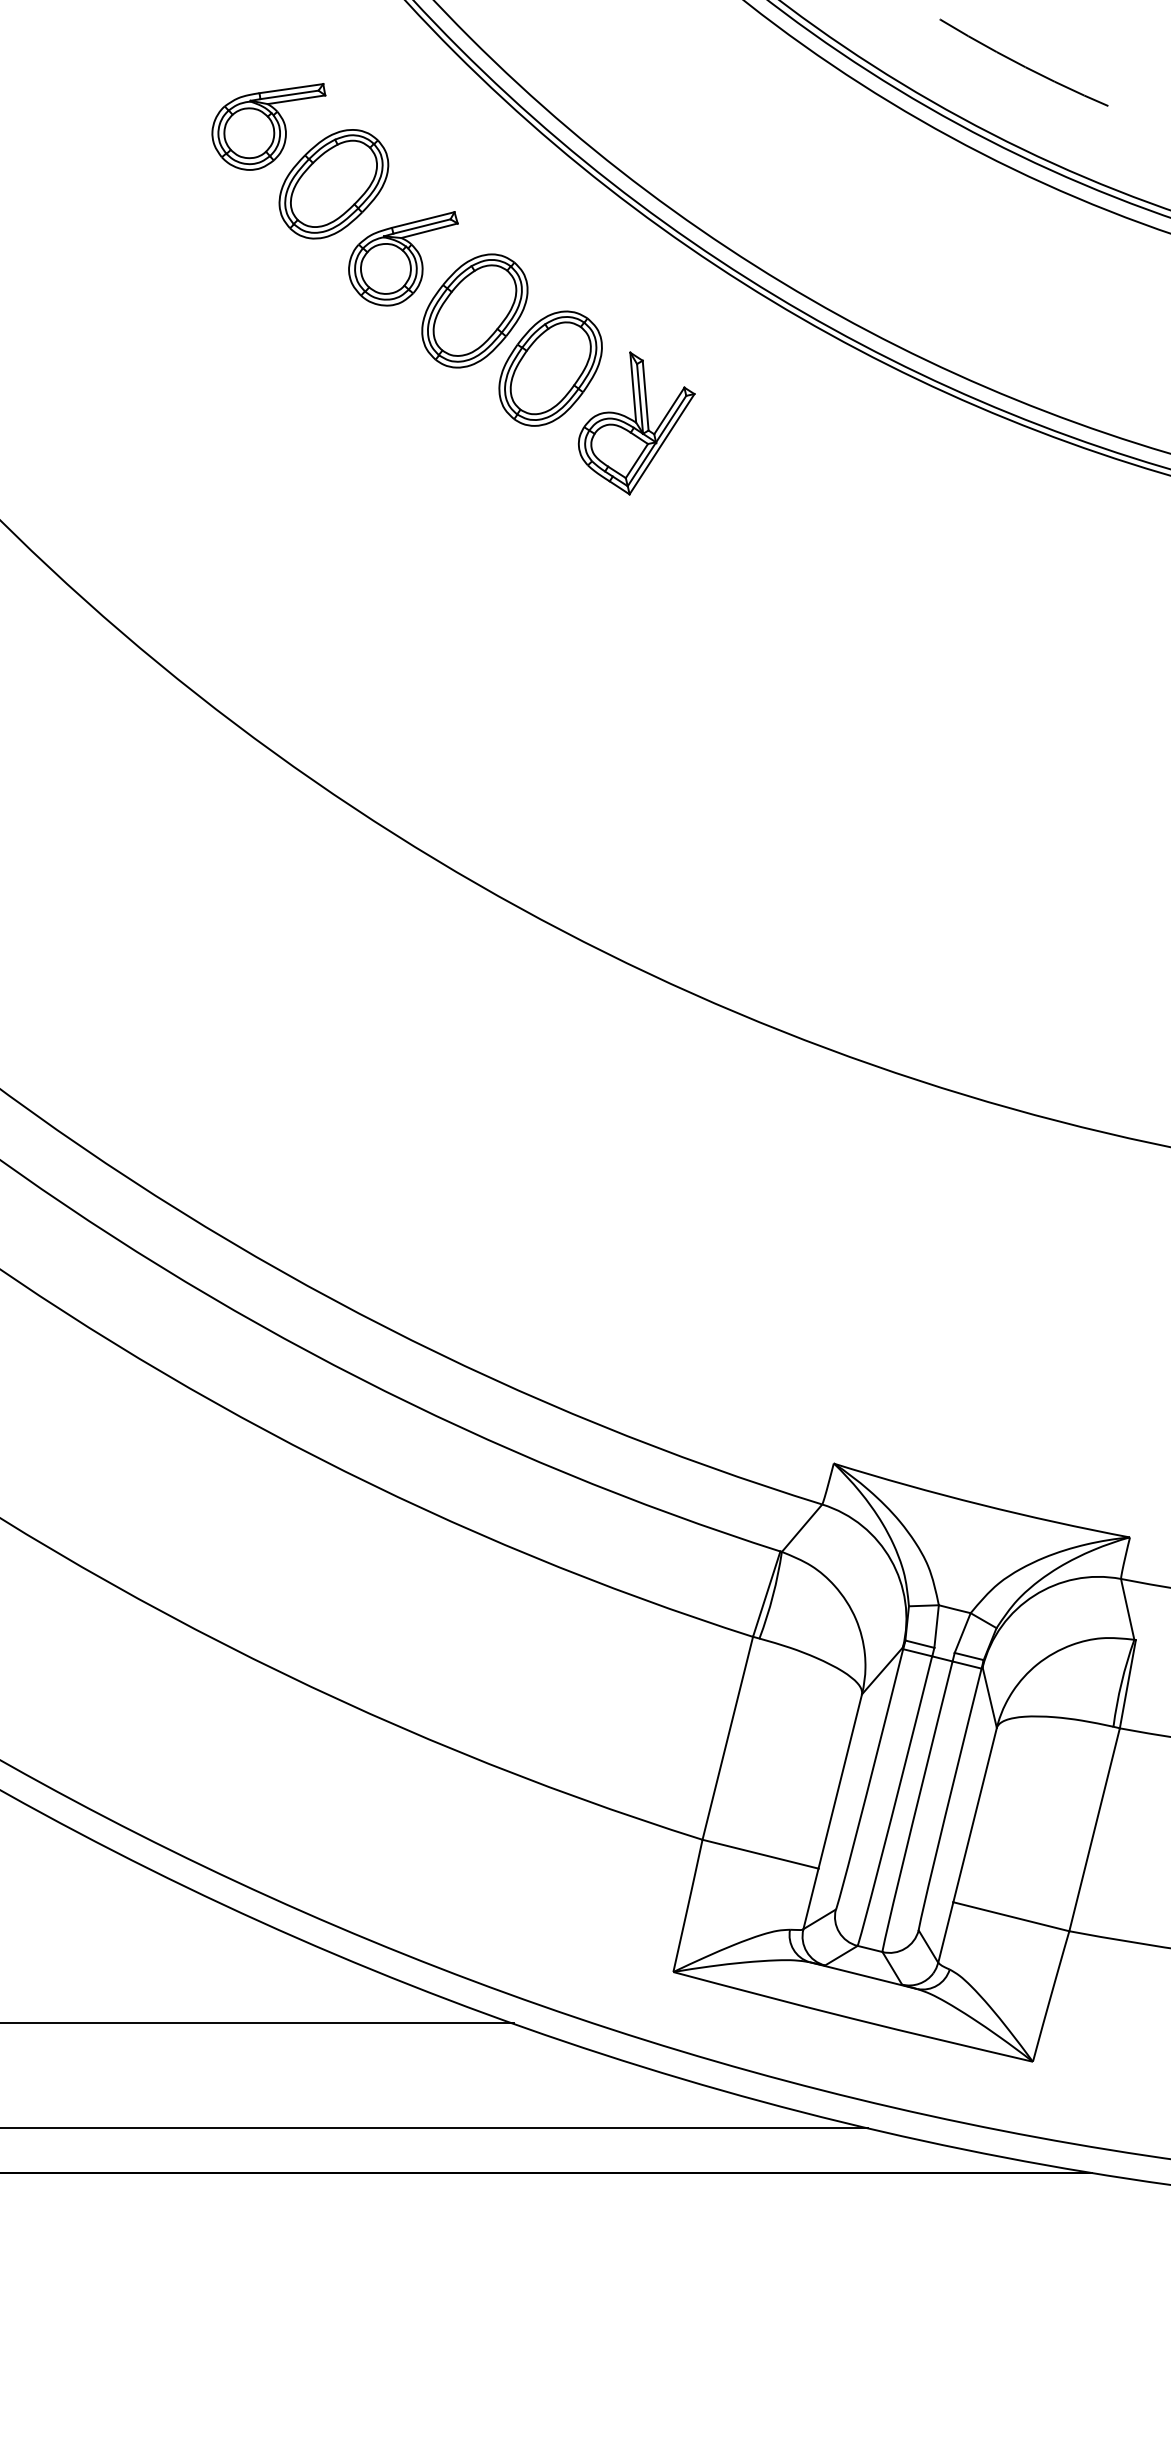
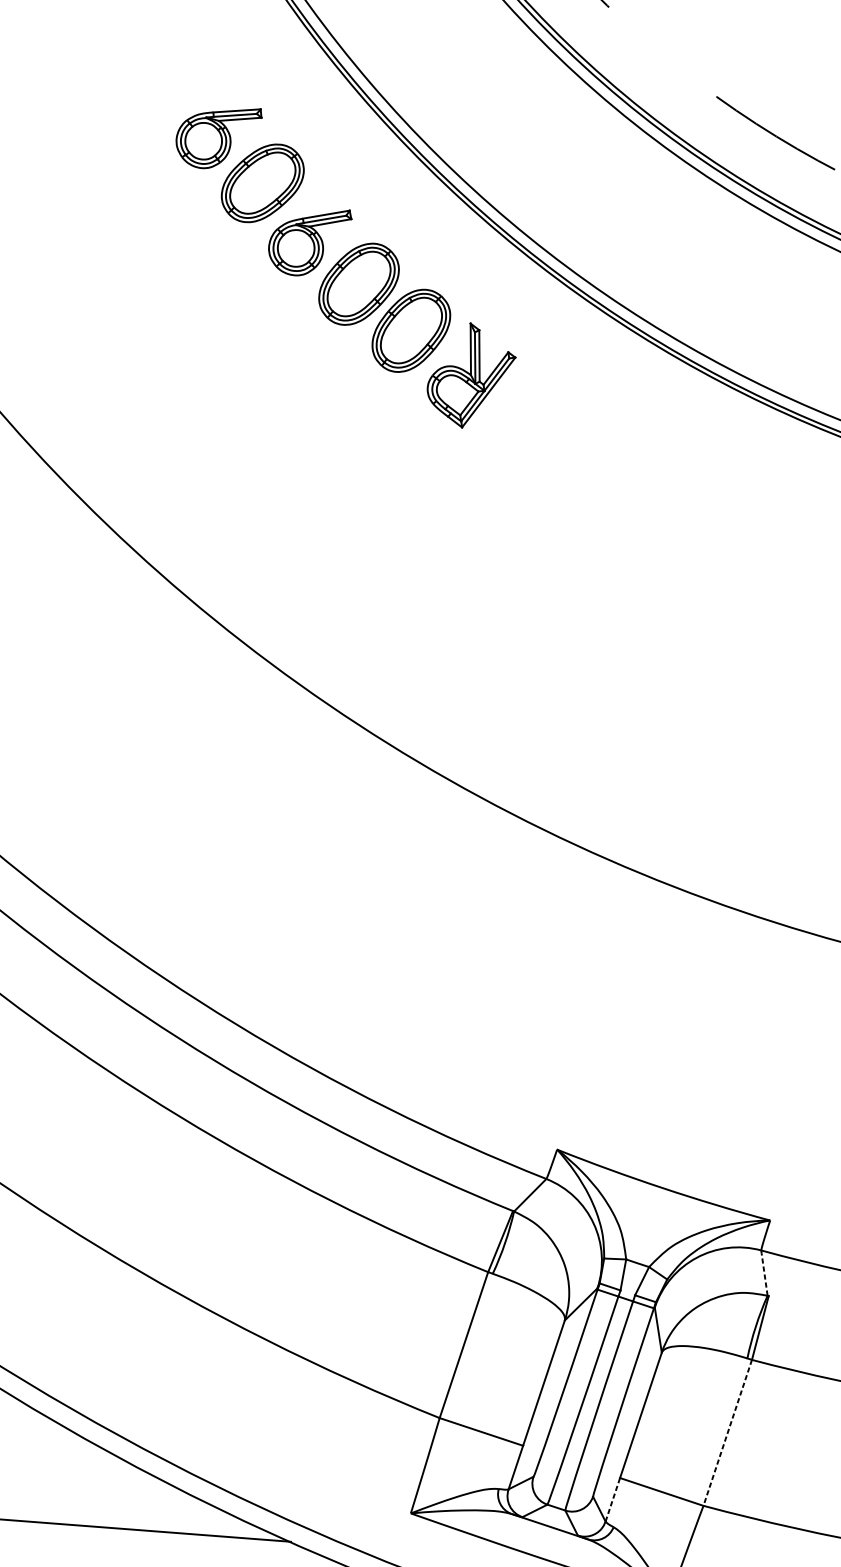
line: (1127, 1607) -> (764, 1271), solid -> dashed
line: (1094, 1829) -> (727, 1432), solid -> dashed
line: (945, 1932) -> (612, 1499), solid -> dashed

